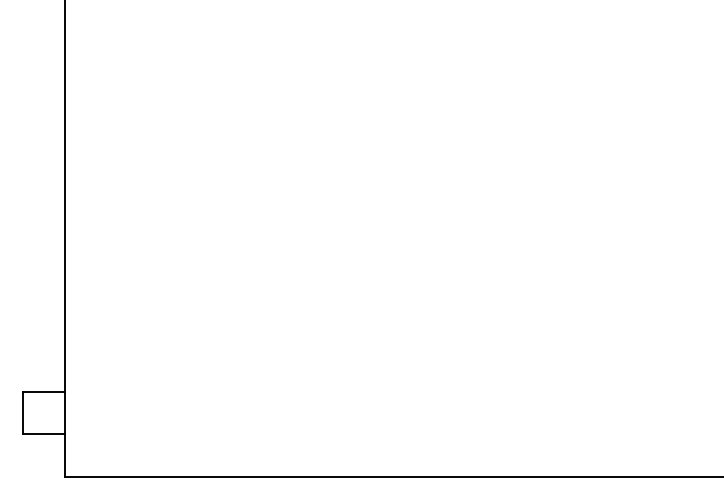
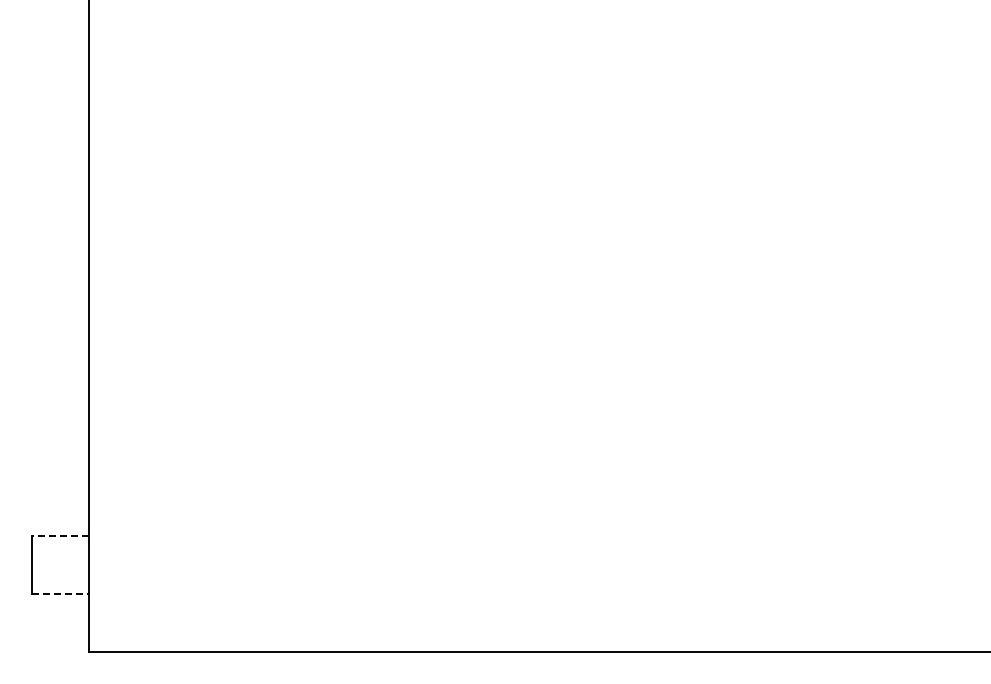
line: (44, 392) -> (60, 536), solid -> dashed
line: (44, 434) -> (60, 594), solid -> dashed

